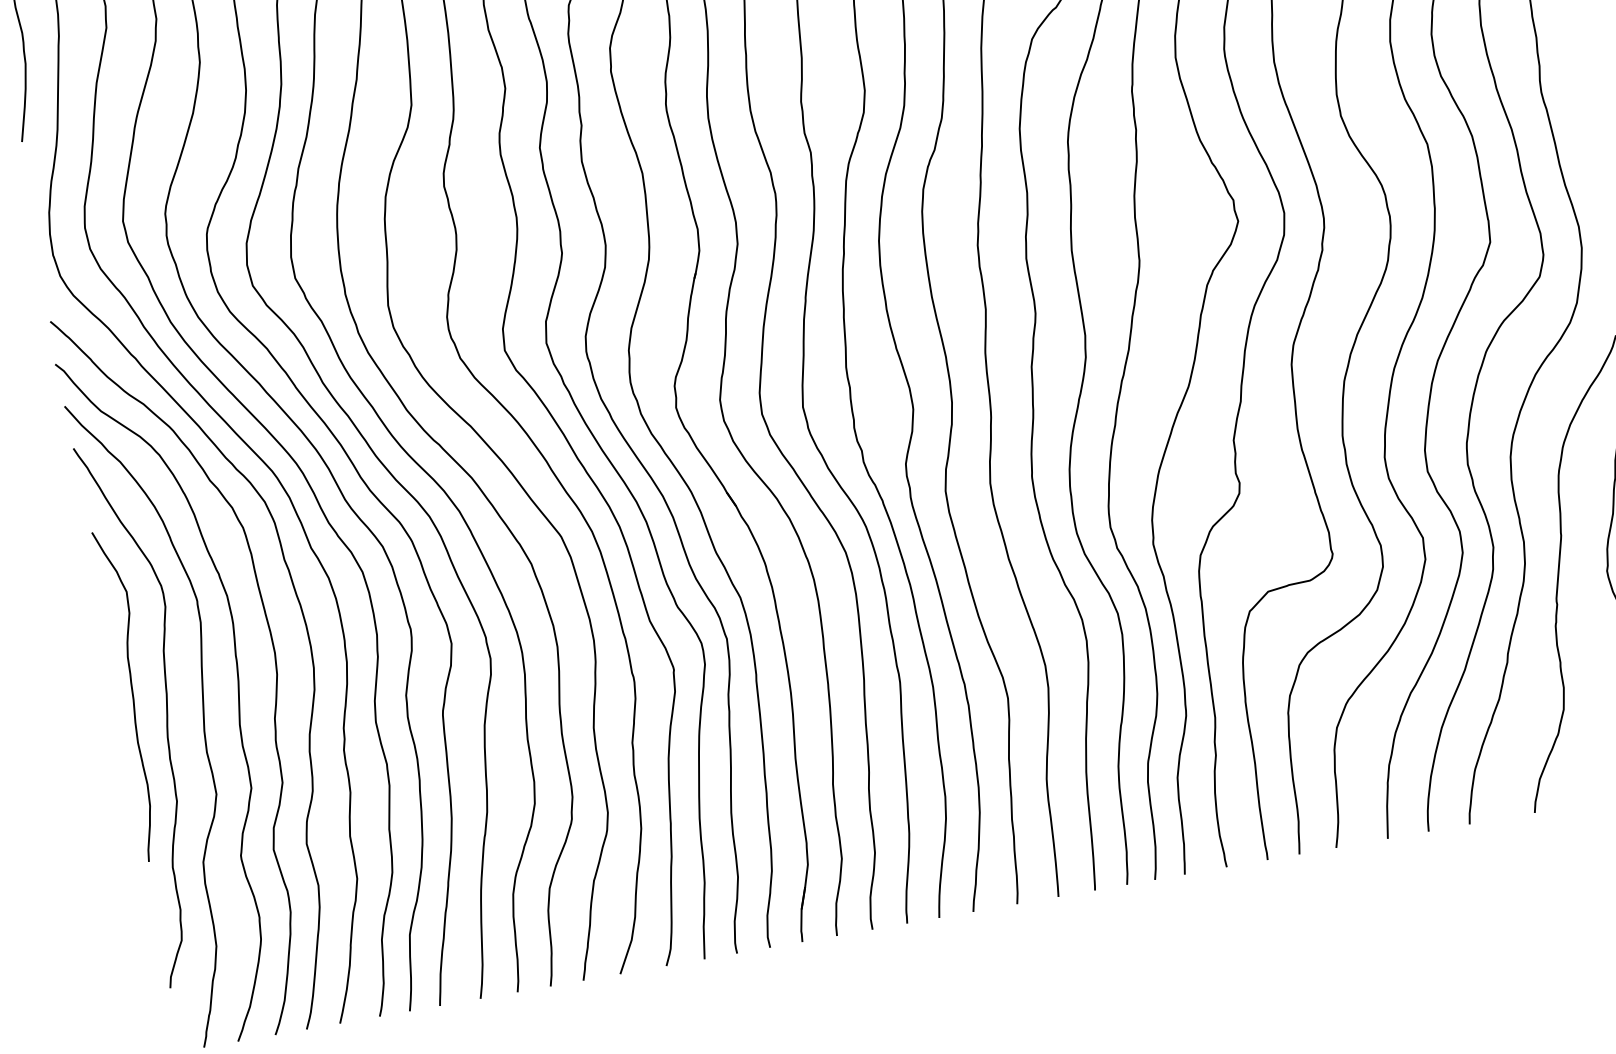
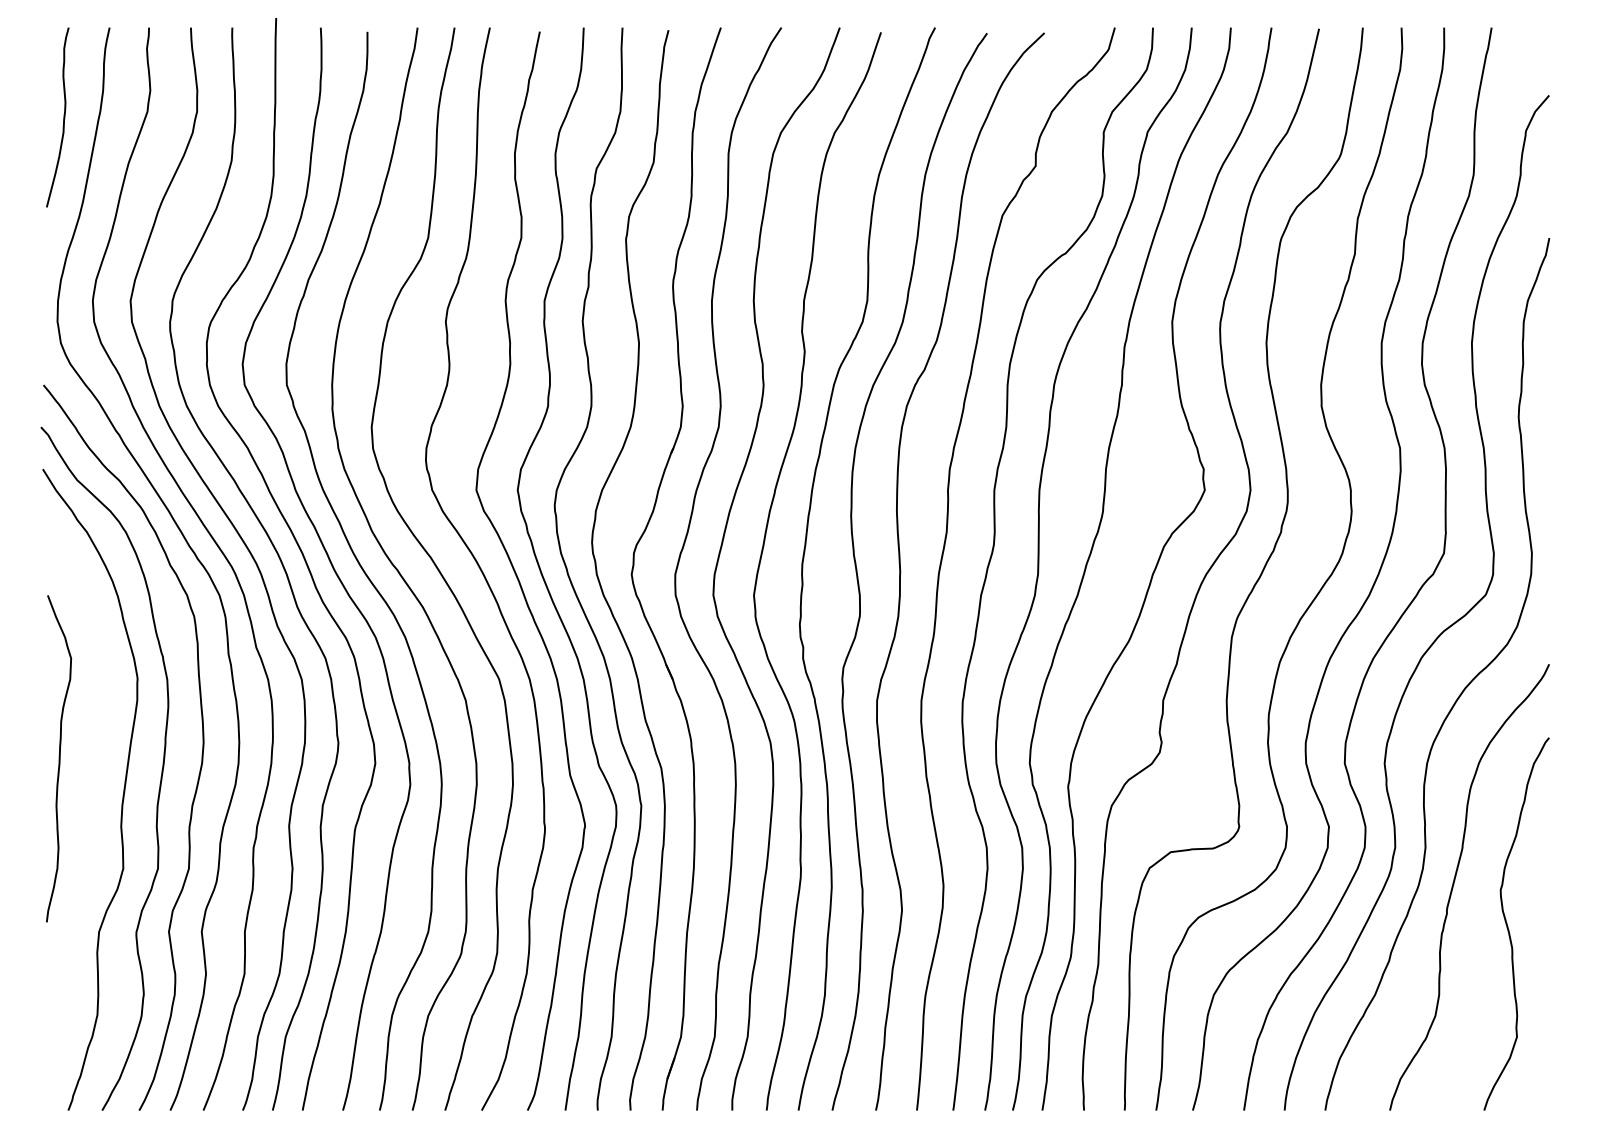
curve: (165, 712) -> (88, 781), removed

